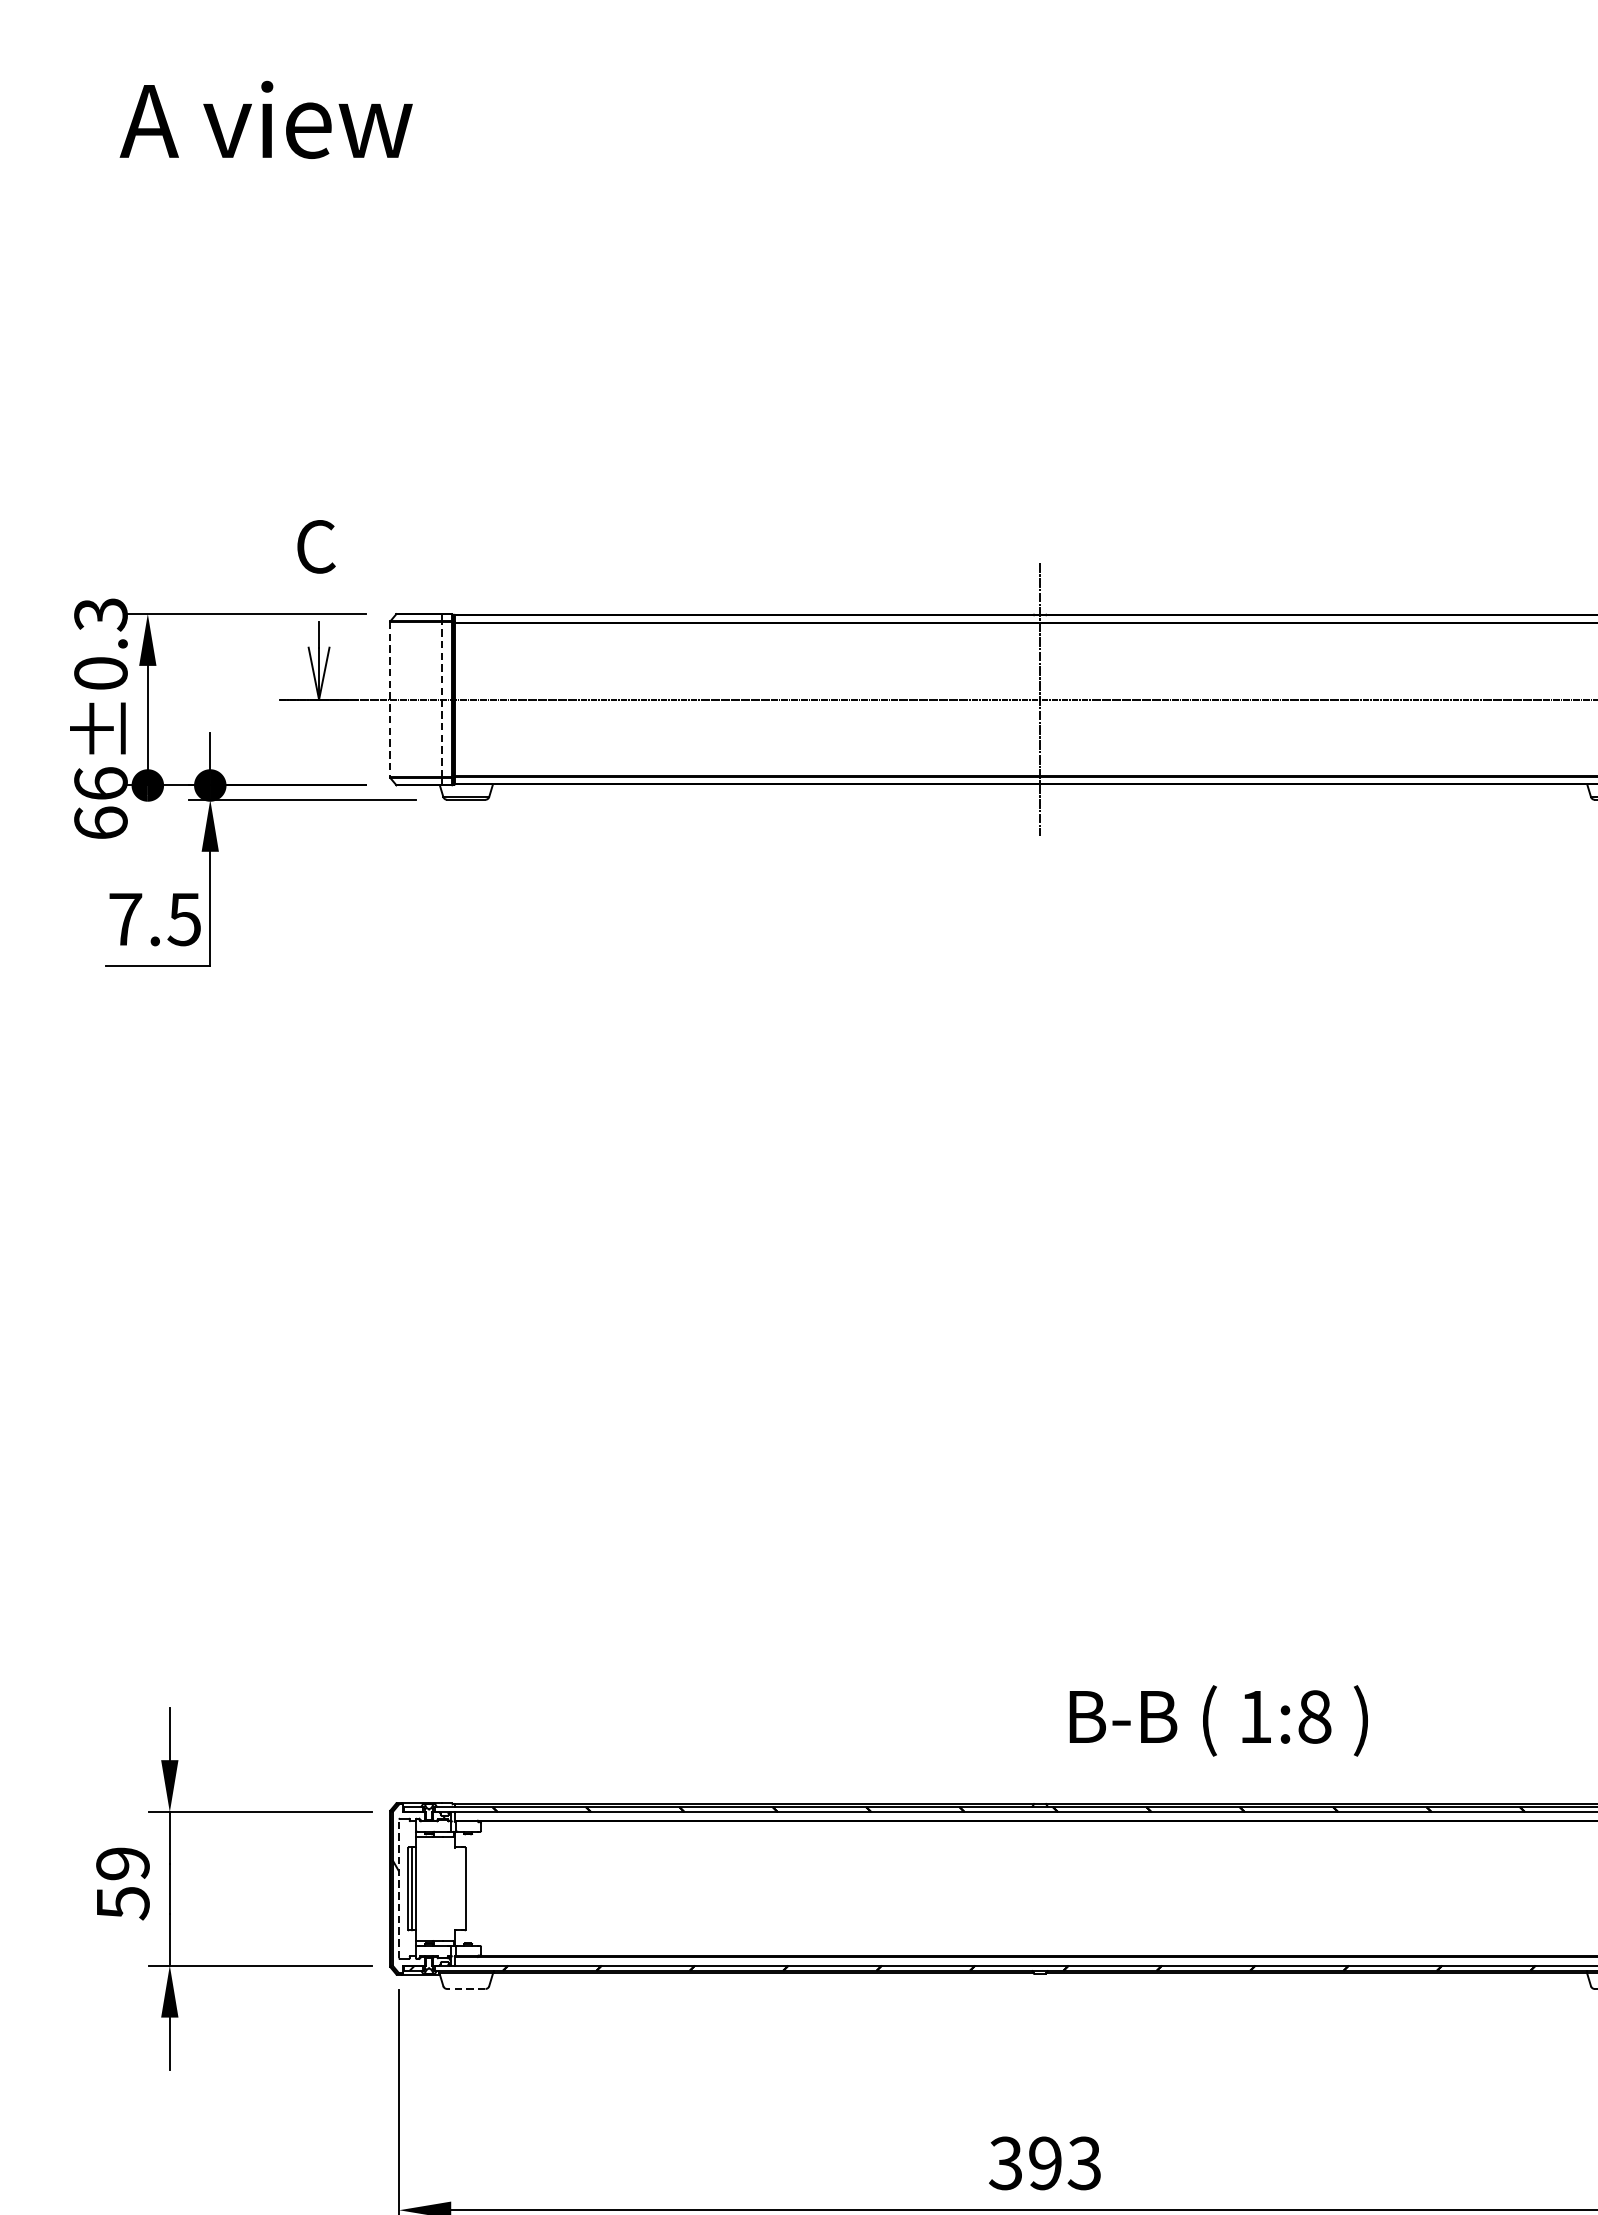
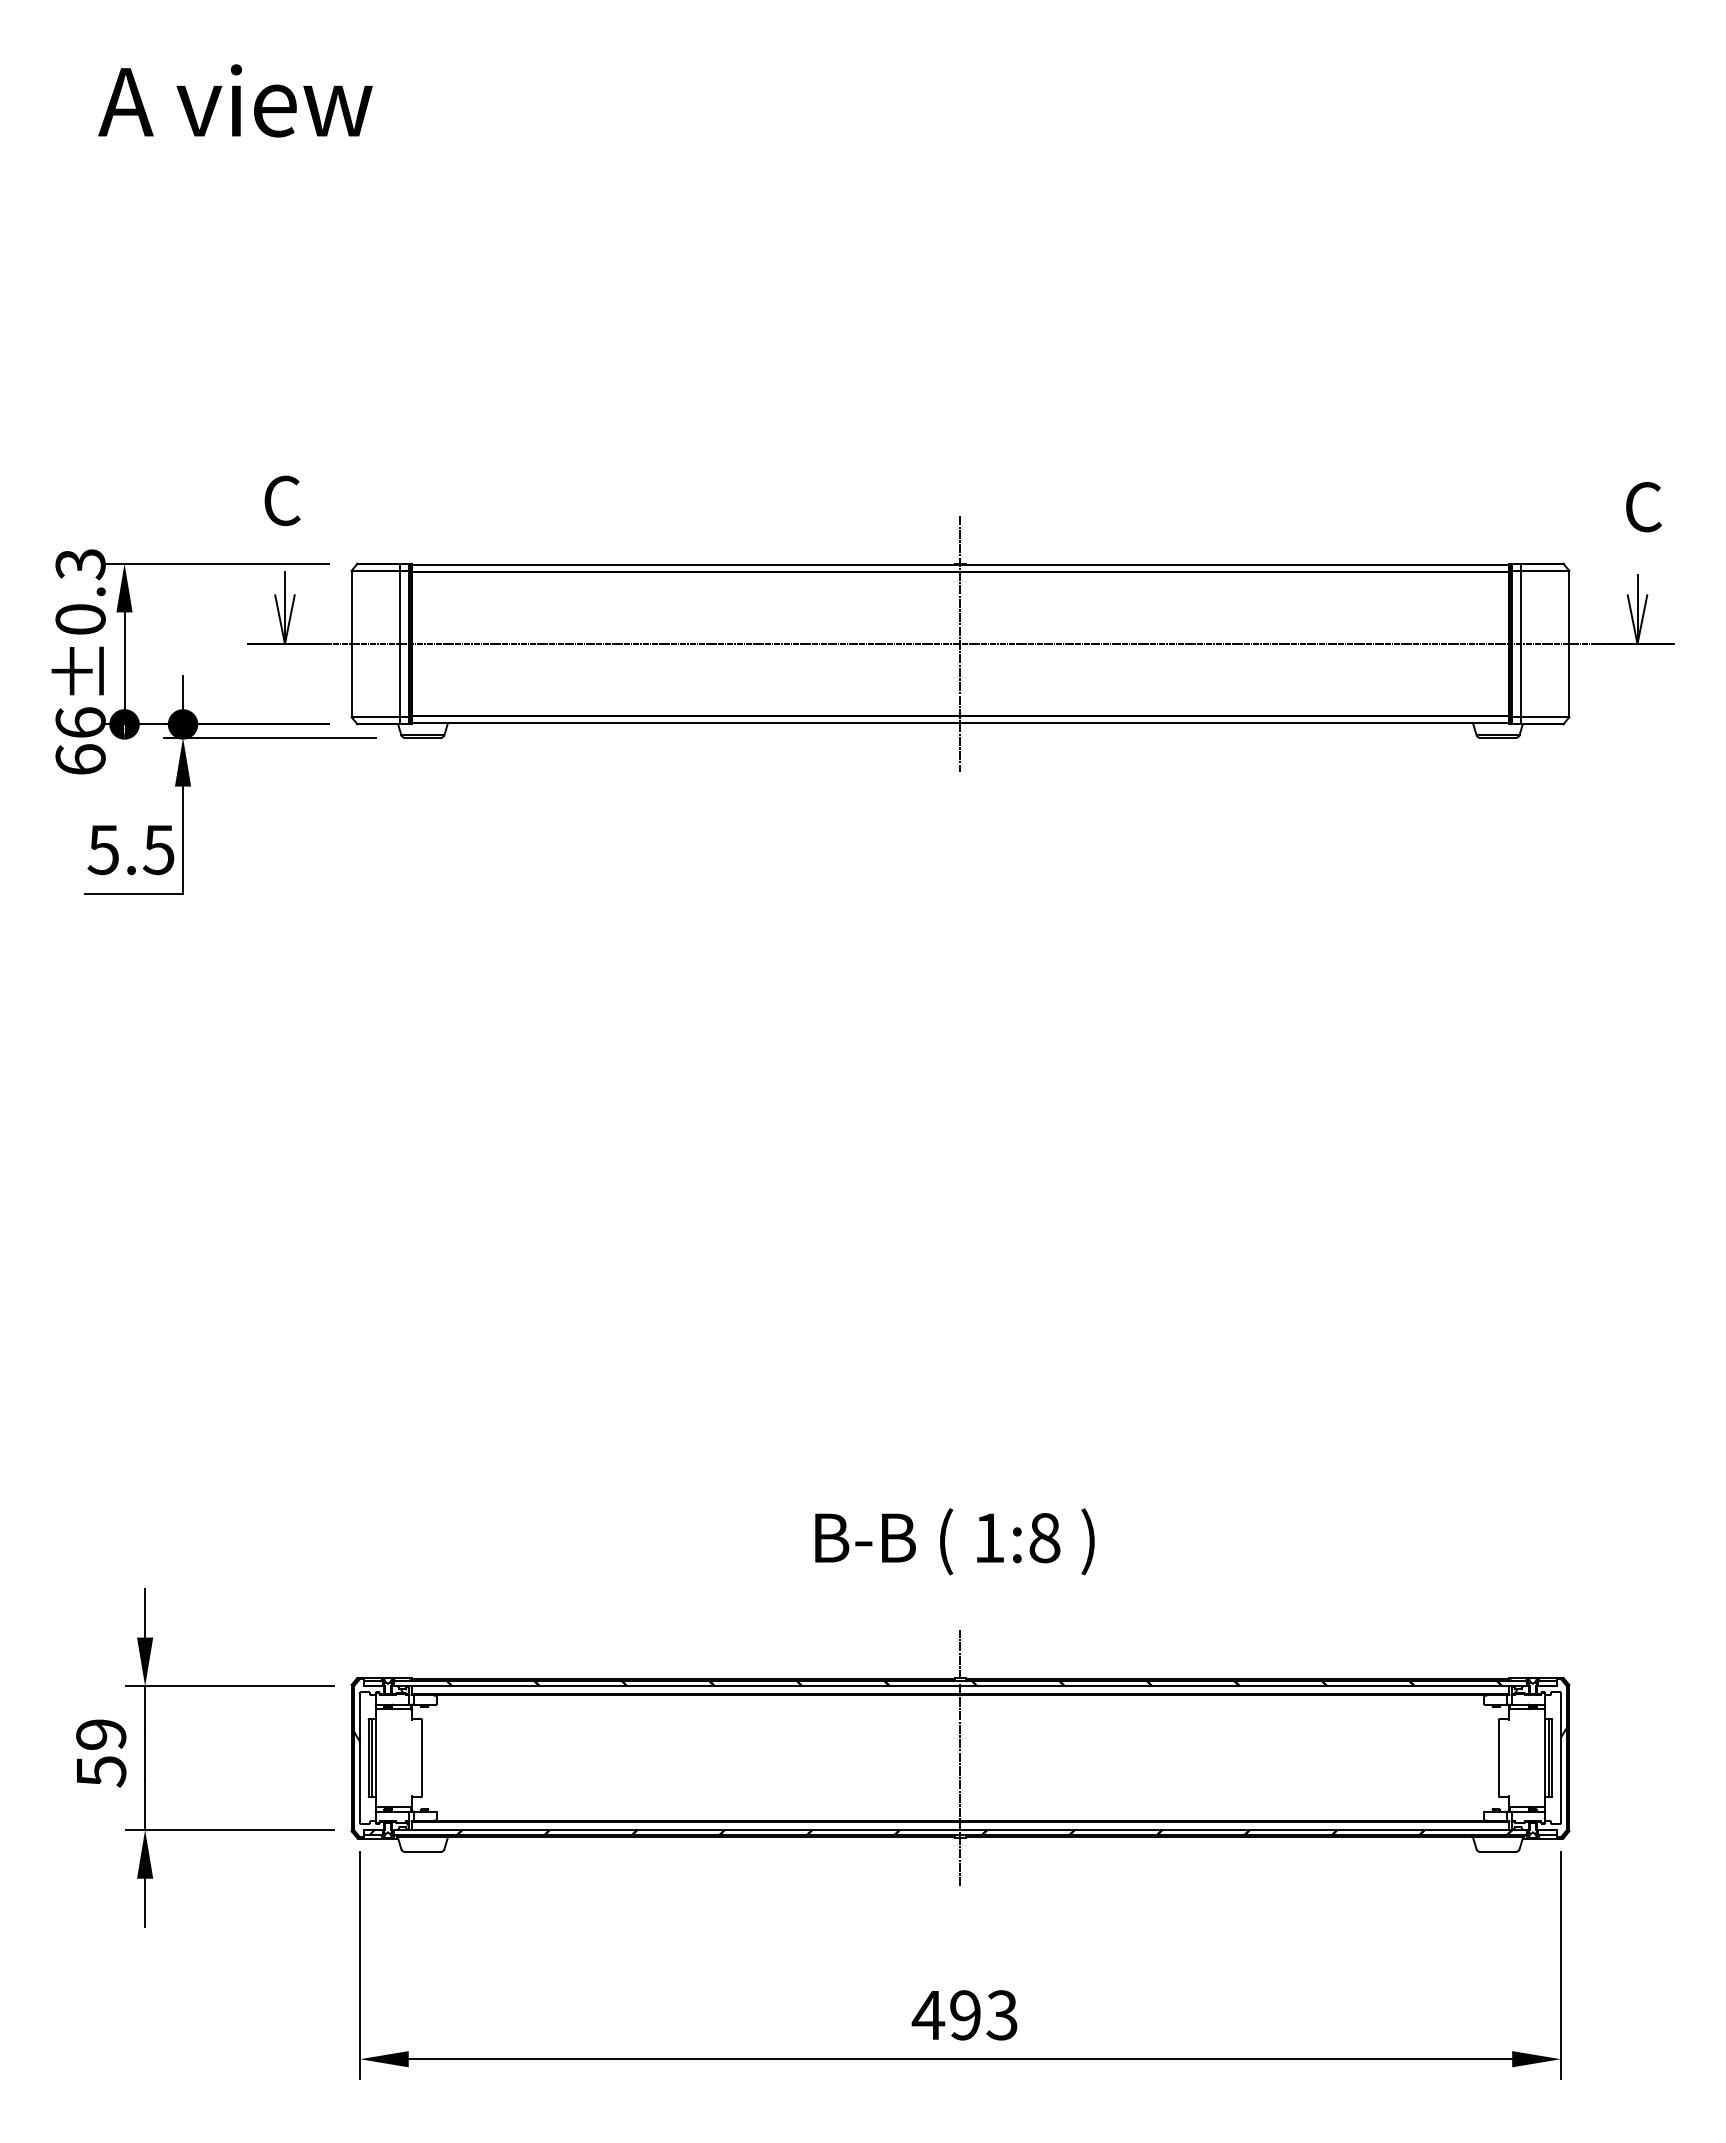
line: (390, 700) -> (351, 644), dashed -> solid
line: (442, 700) -> (400, 644), dashed -> solid
text: (125, 920) -> (103, 850), 7.5 -> 5.5
text: (1218, 1720) -> (954, 1541), moved
line: (399, 1888) -> (360, 1757), dashed -> solid
line: (1040, 1889) -> (960, 1758), added
line: (465, 1988) -> (422, 1851), dashed -> solid
text: (1005, 2163) -> (928, 2015), 393 -> 493

